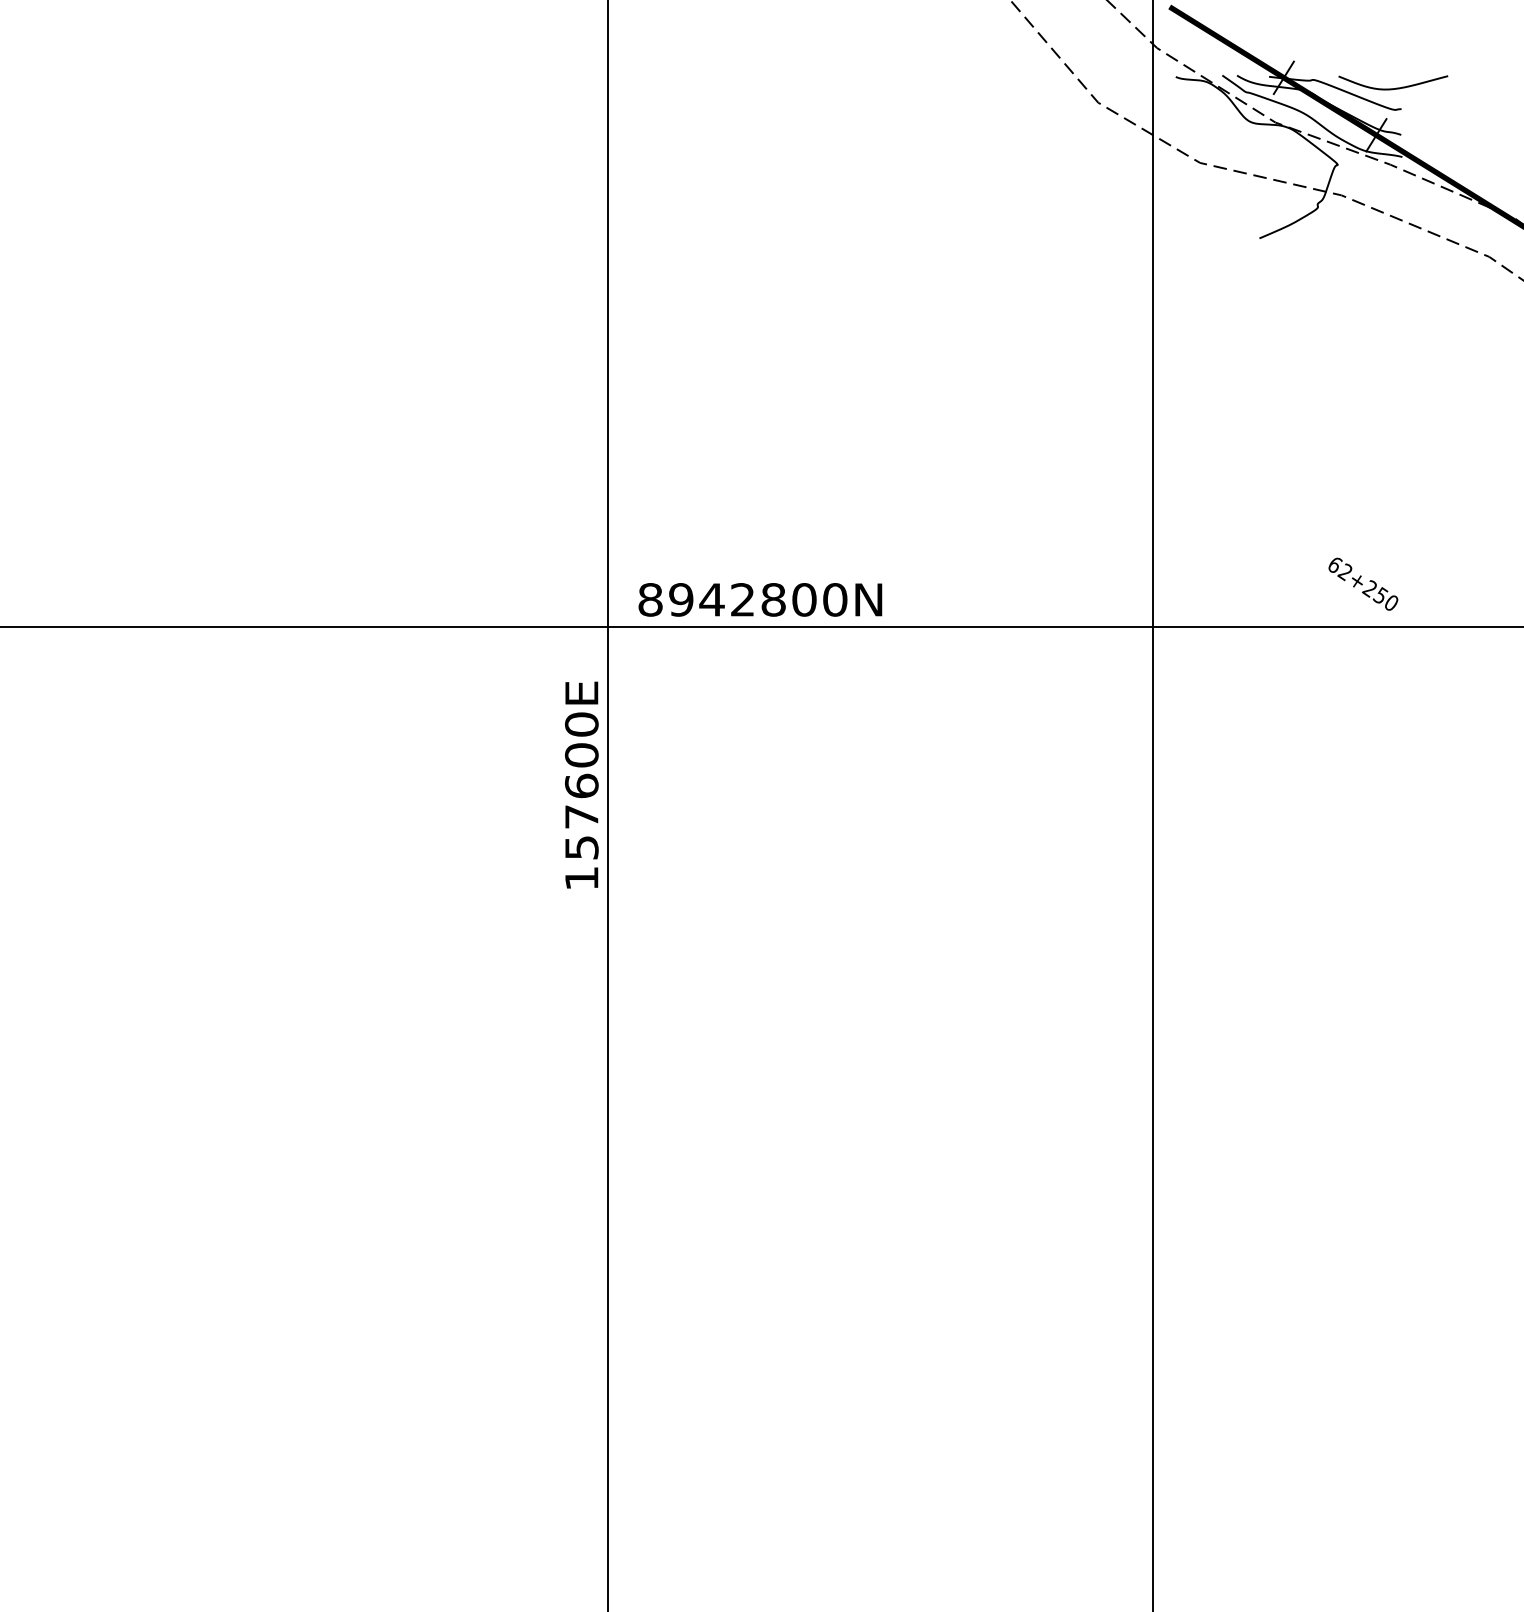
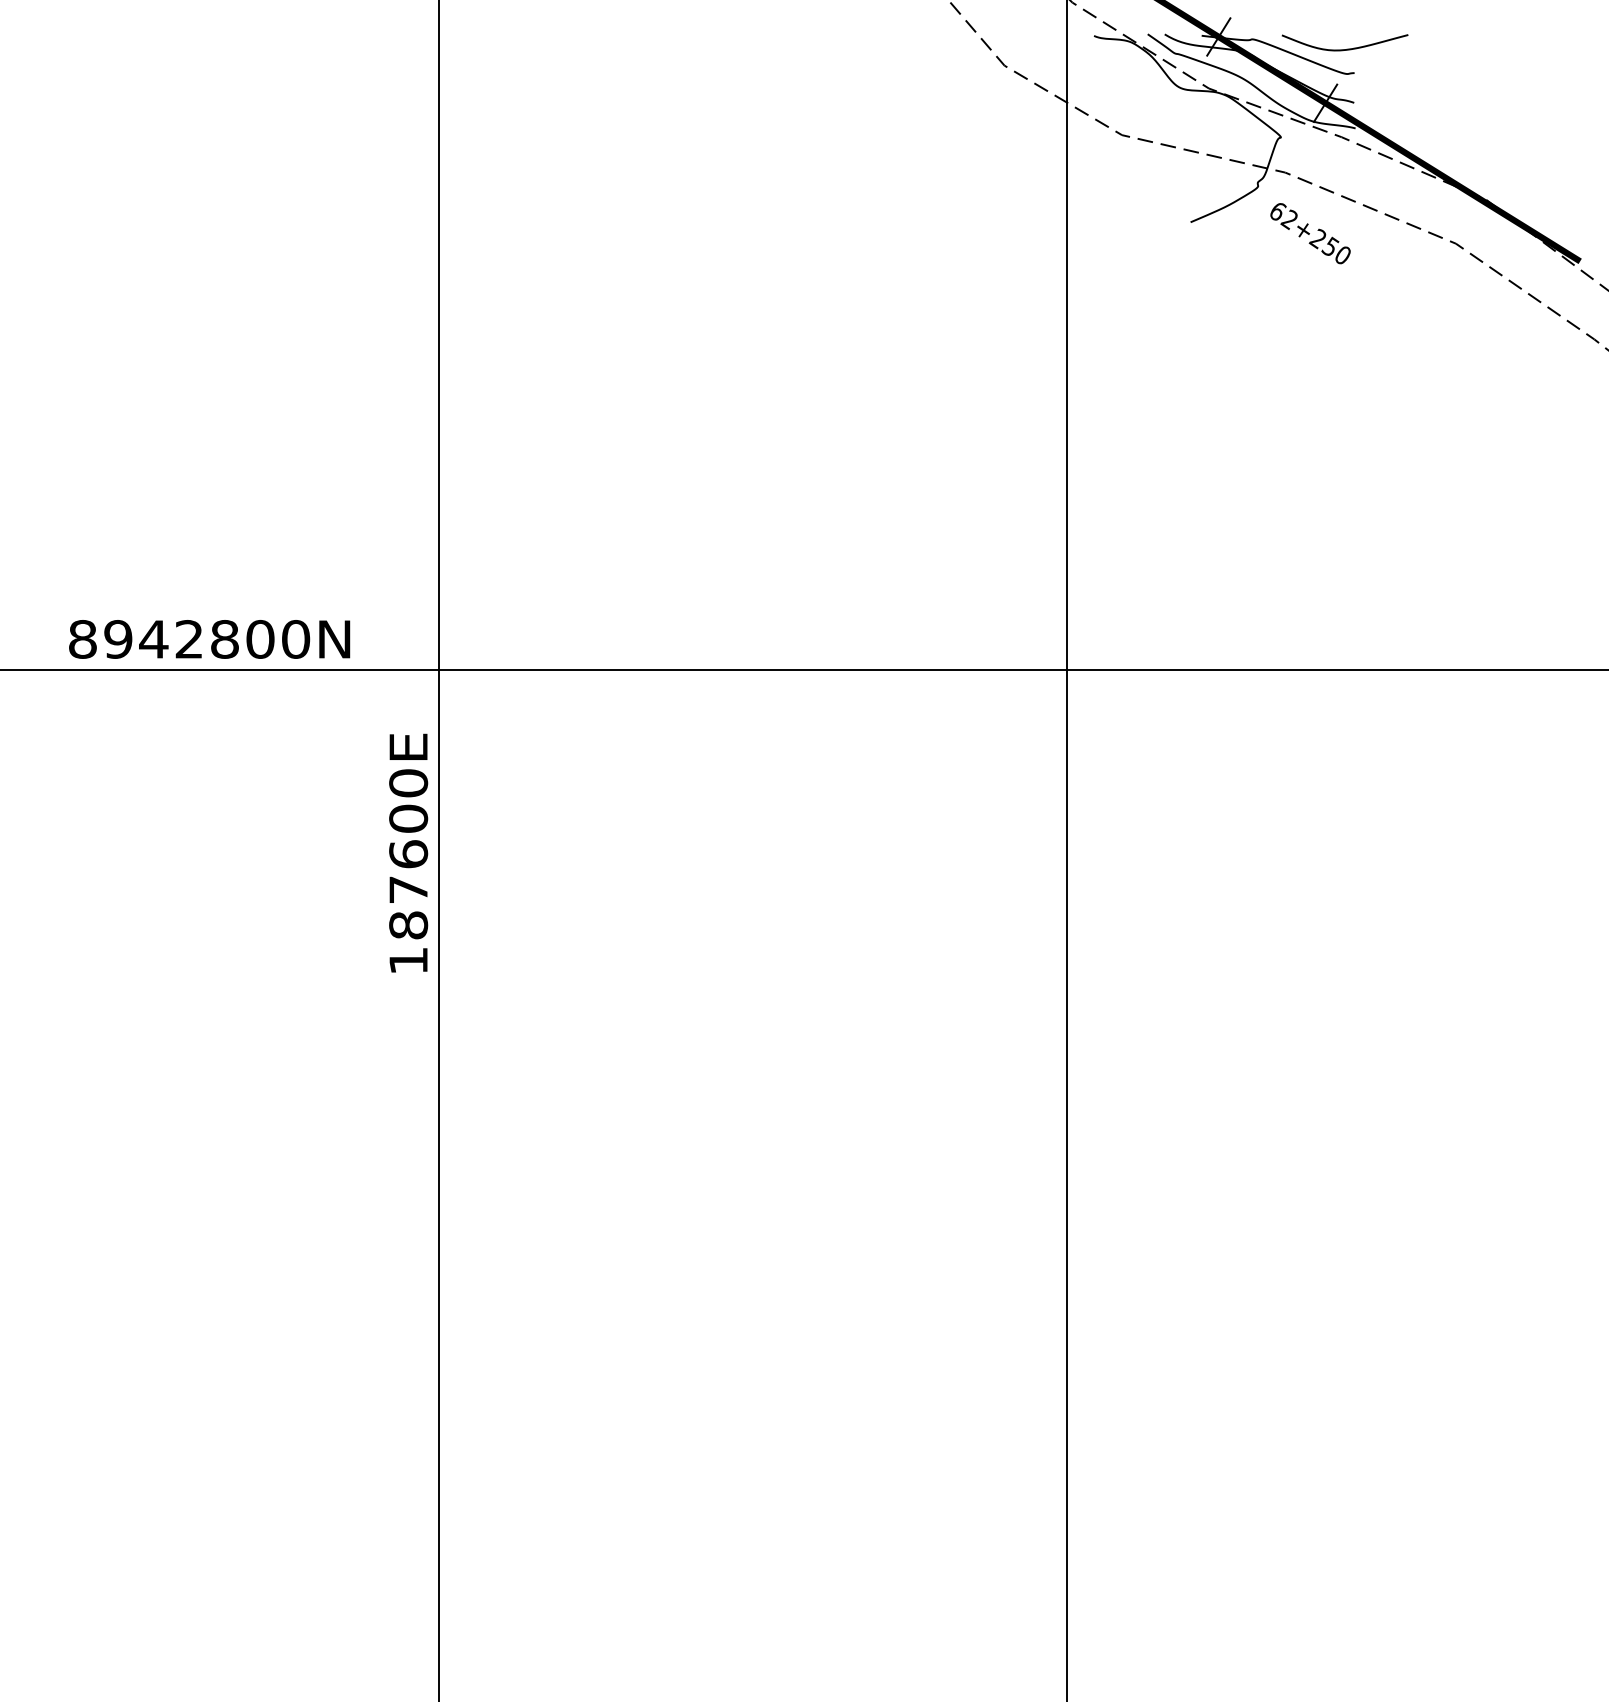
text: (1363, 583) -> (1310, 232), moved
text: (760, 599) -> (209, 638), moved
text: (581, 847) -> (408, 925), 157600E -> 187600E

